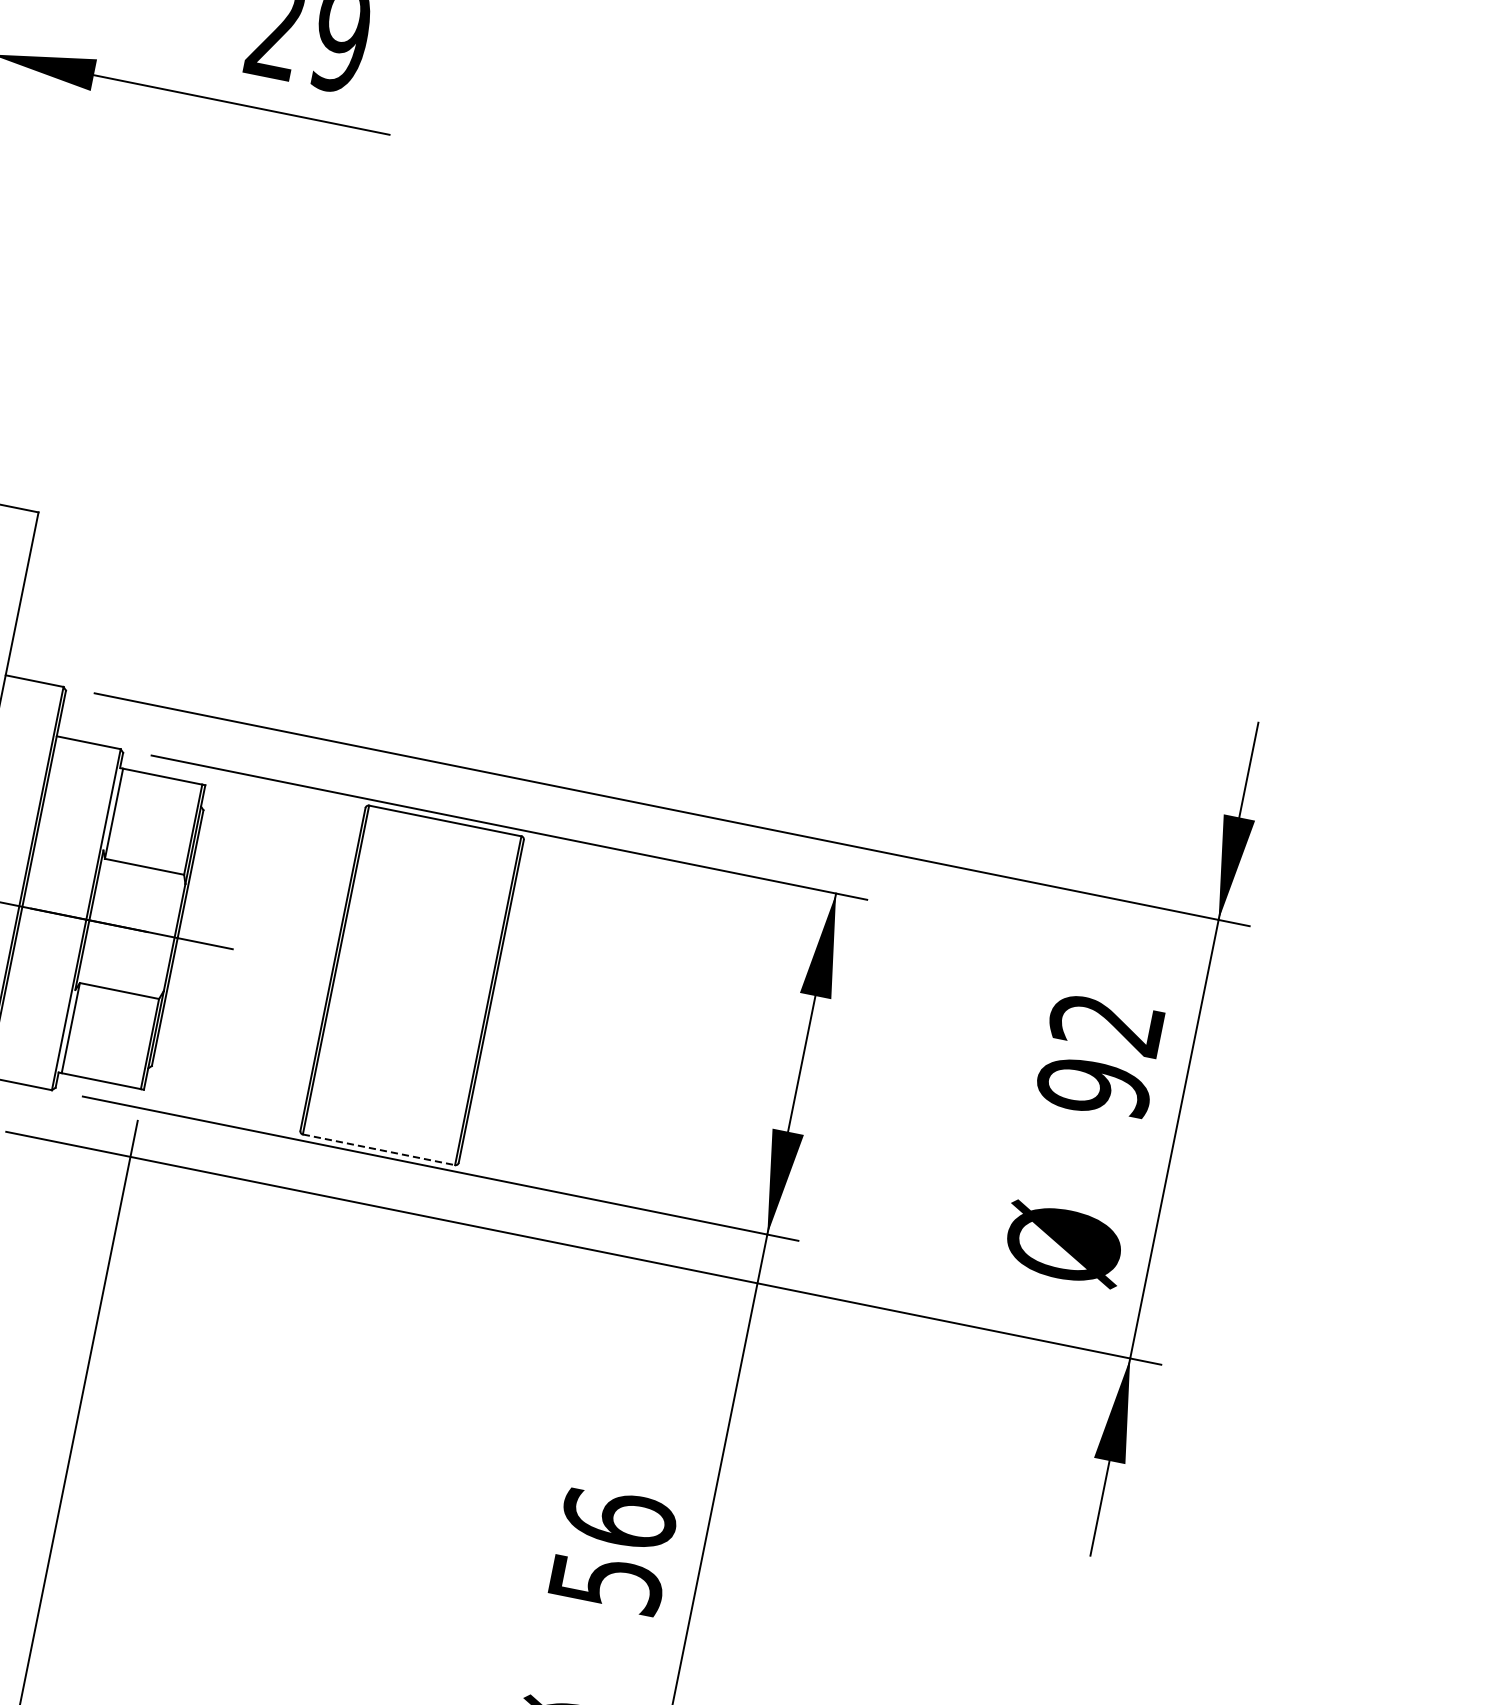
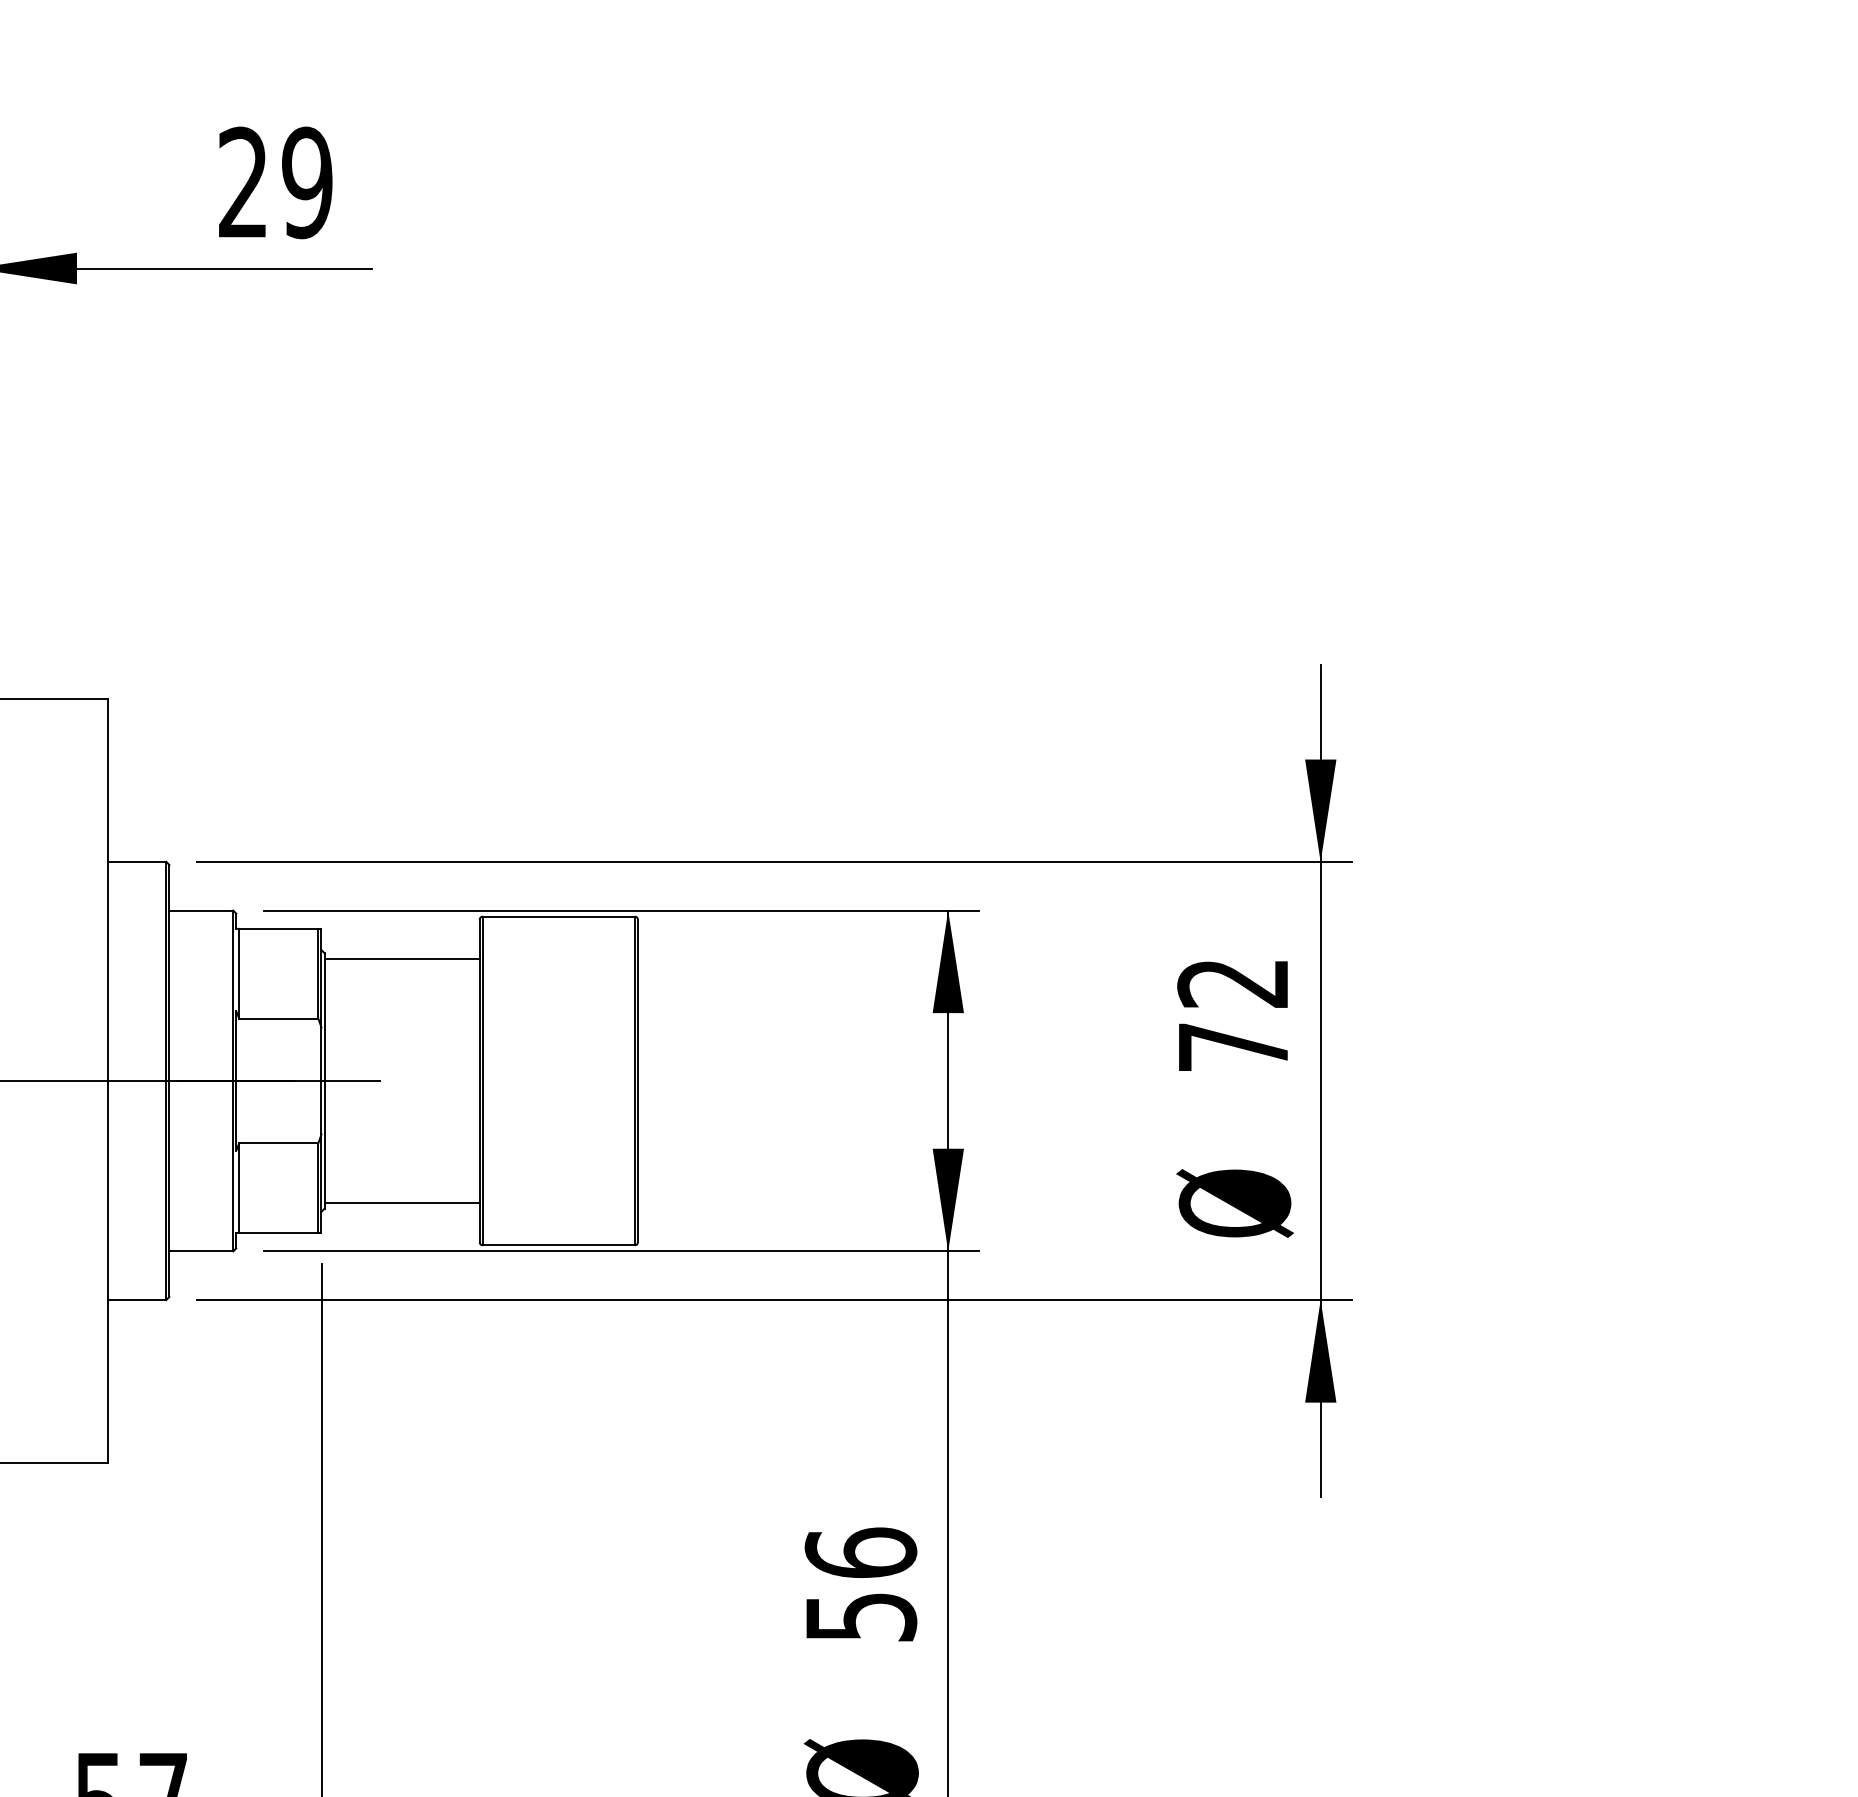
line: (279, 832) -> (401, 959), added
line: (230, 1075) -> (401, 1202), added
text: (1094, 1088) -> (1233, 1047), 92 -> 72
line: (379, 1150) -> (559, 1245), dashed -> solid

